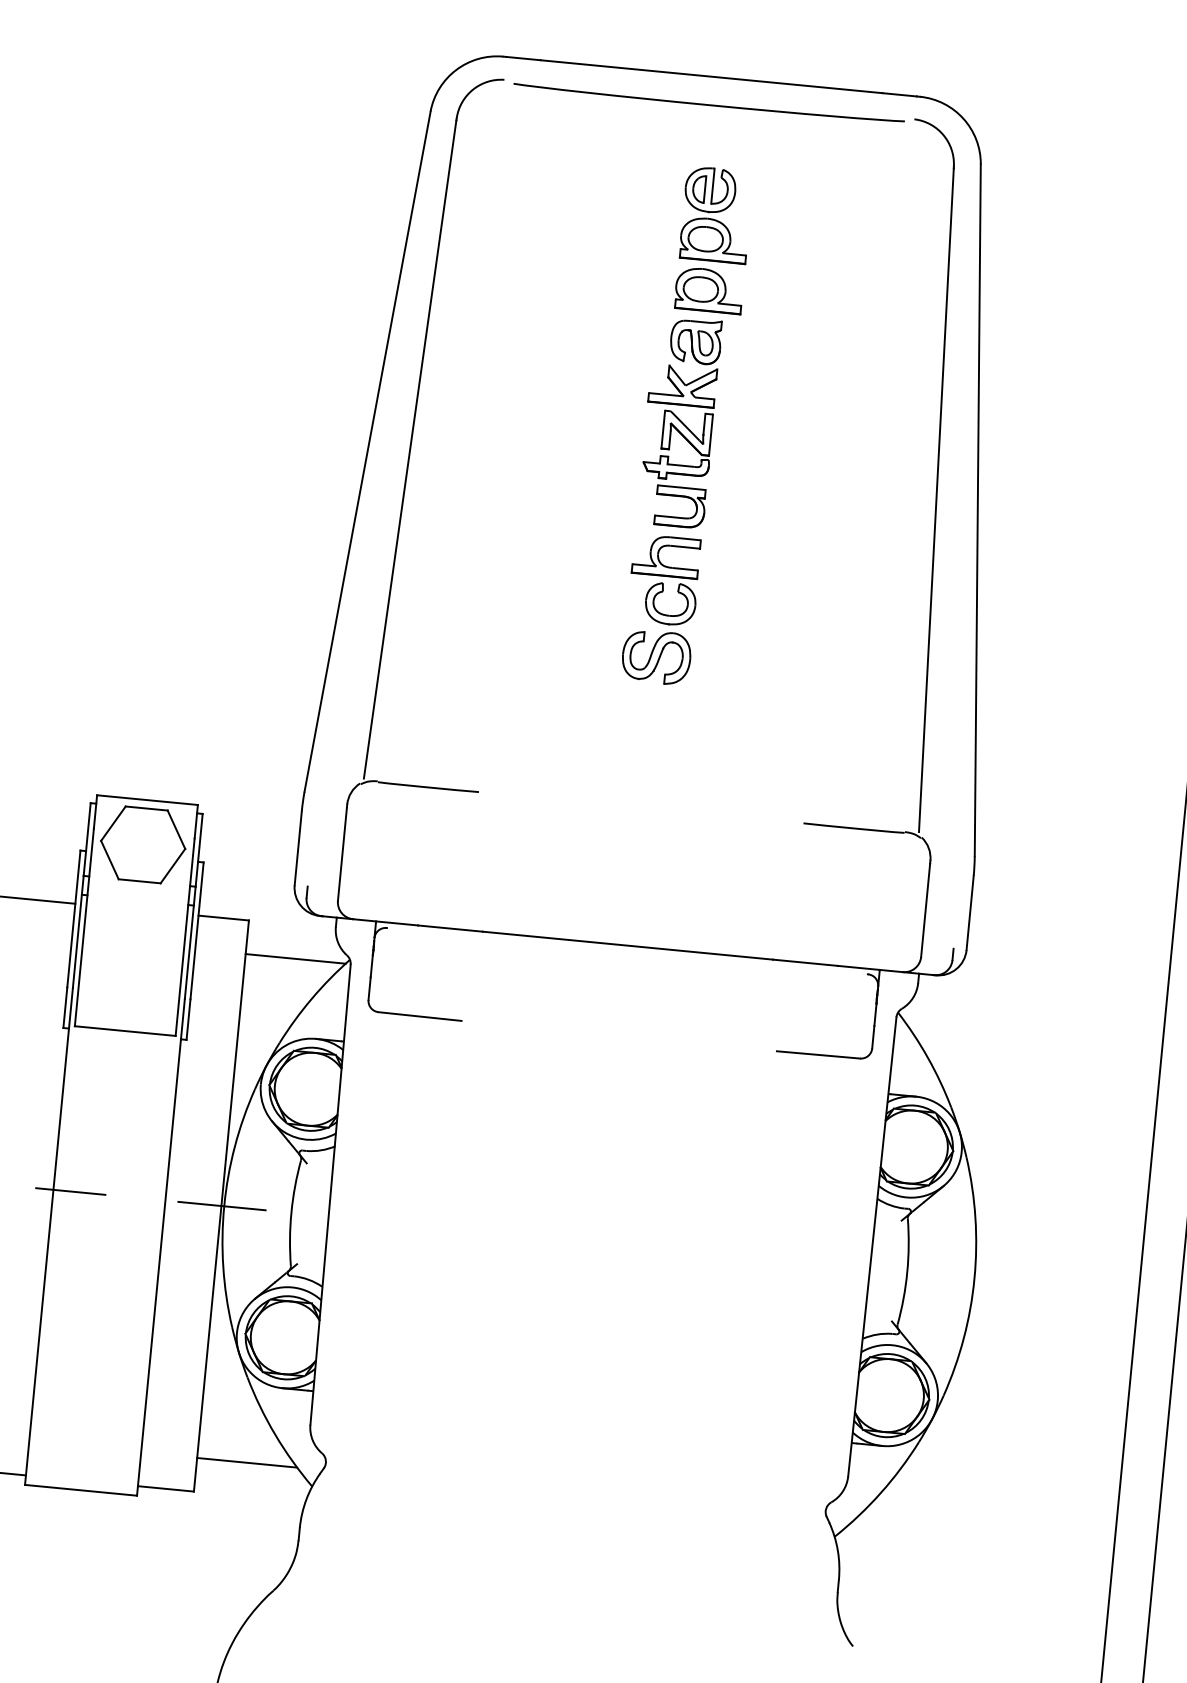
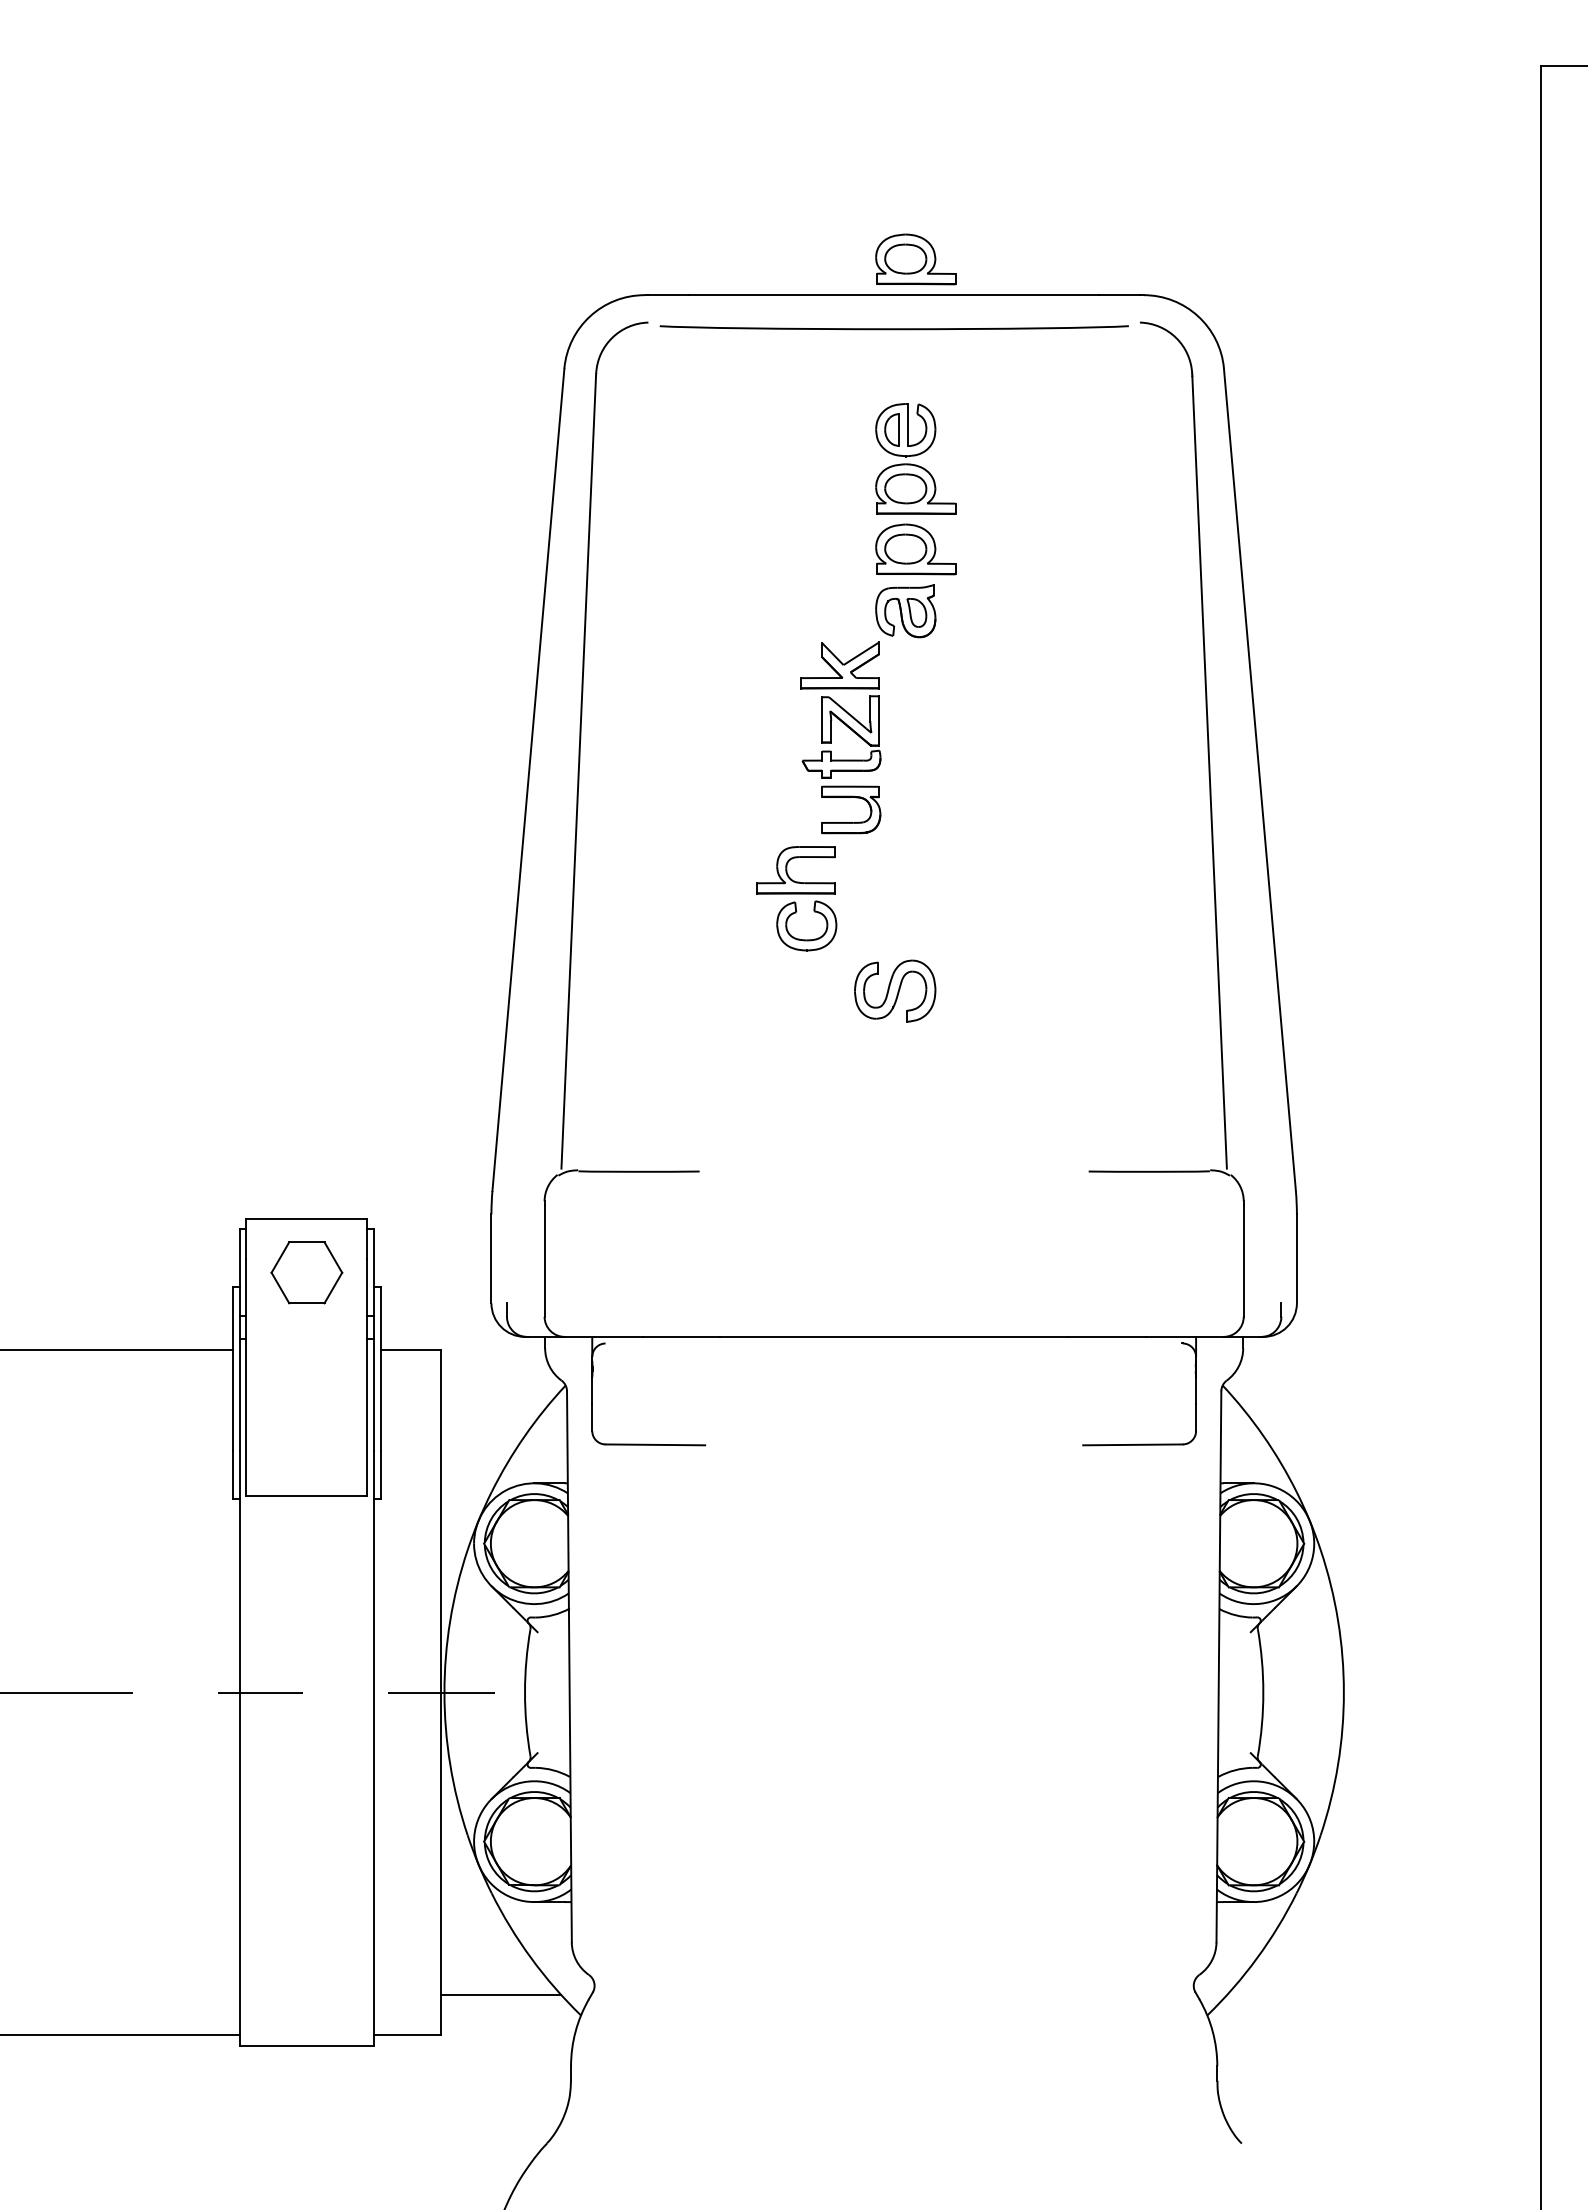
part: (732, 48) -> (915, 259), added
part: (669, 445) -> (831, 737), moved
part: (664, 580) -> (796, 898), moved
part: (142, 844) -> (306, 1272), size x0.7
line: (295, 958) -> (500, 1390), removed

